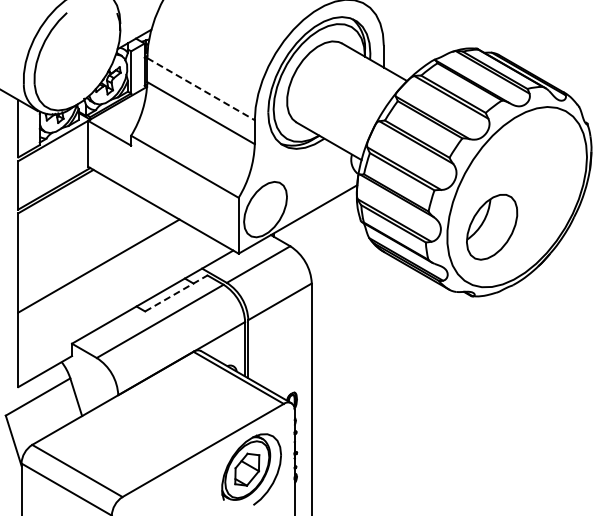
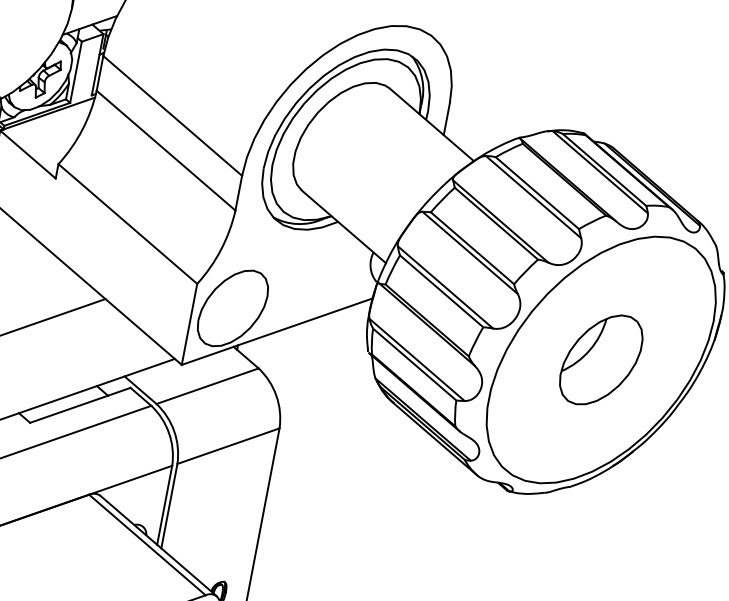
line: (201, 89) -> (173, 116), dashed -> solid
part: (492, 227) -> (601, 360), moved
line: (176, 293) -> (80, 405), dashed -> solid

